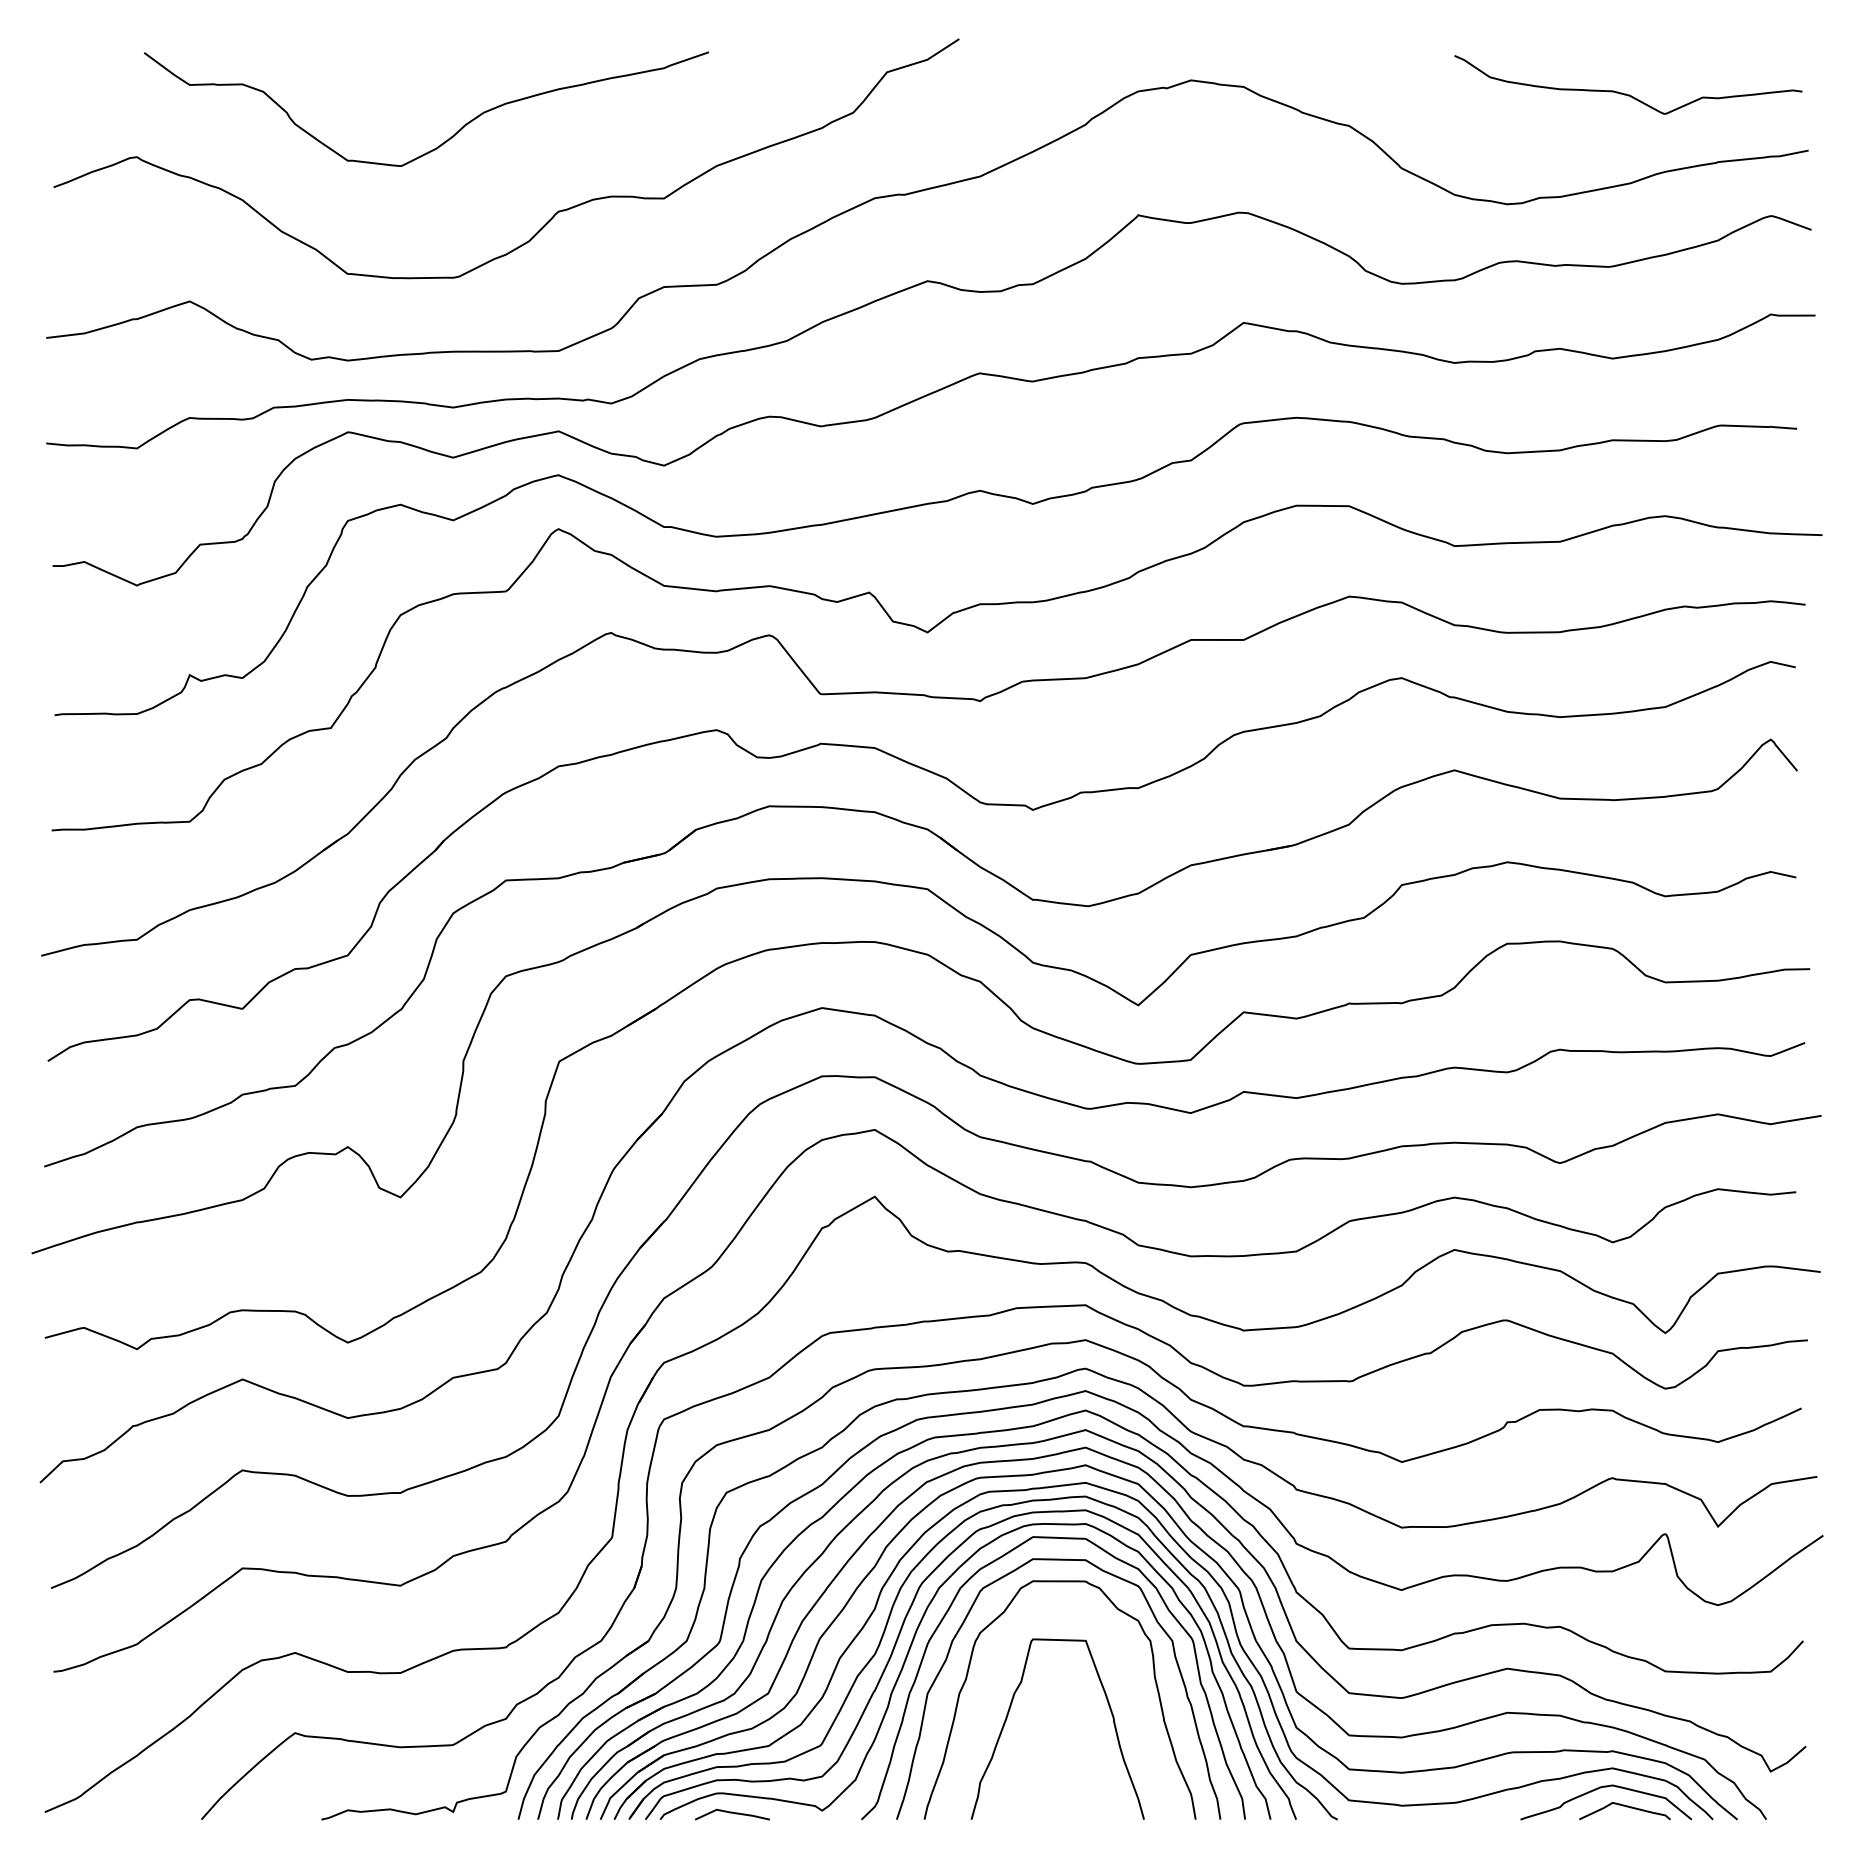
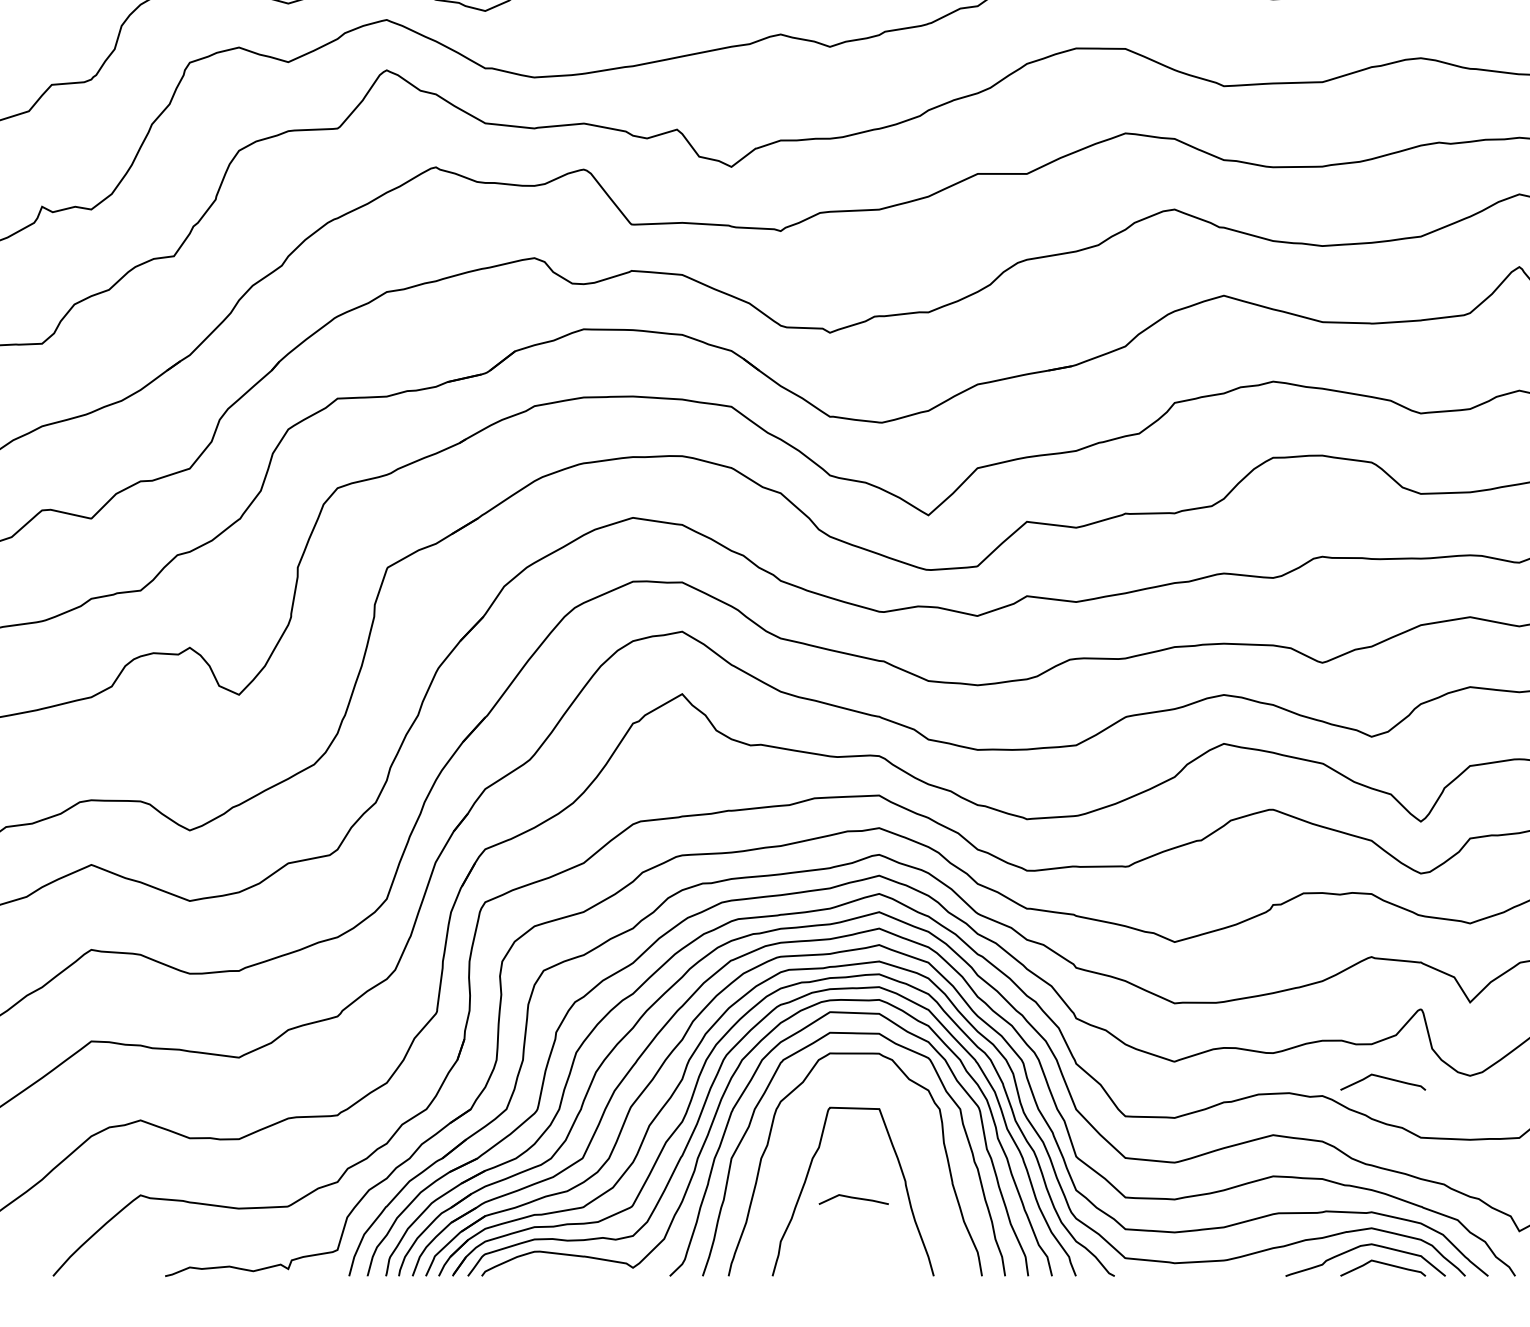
curve: (1626, 1608) -> (1384, 1078), added
curve: (732, 1813) -> (853, 1198), moved

